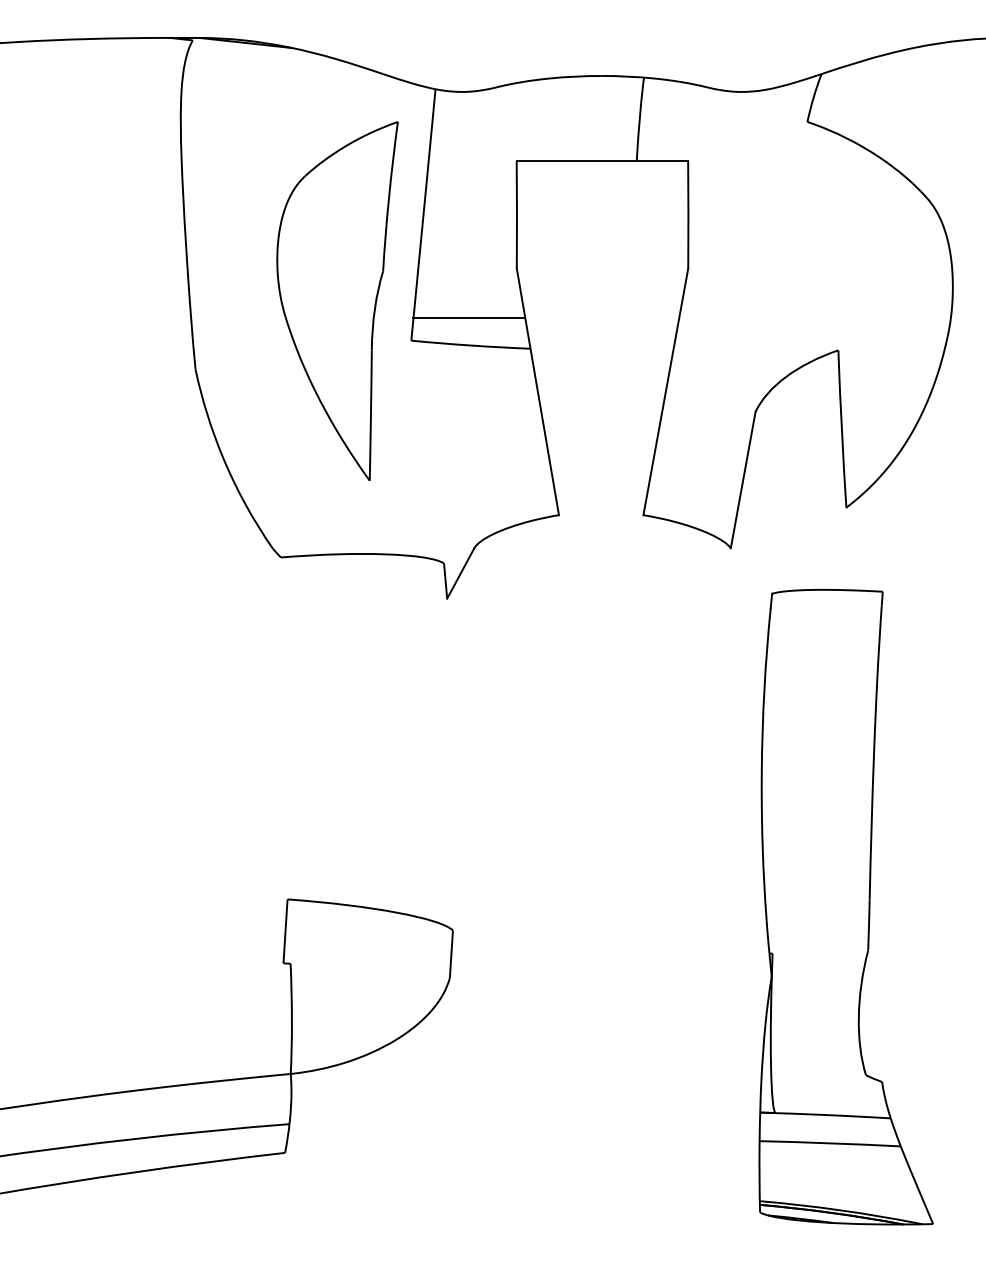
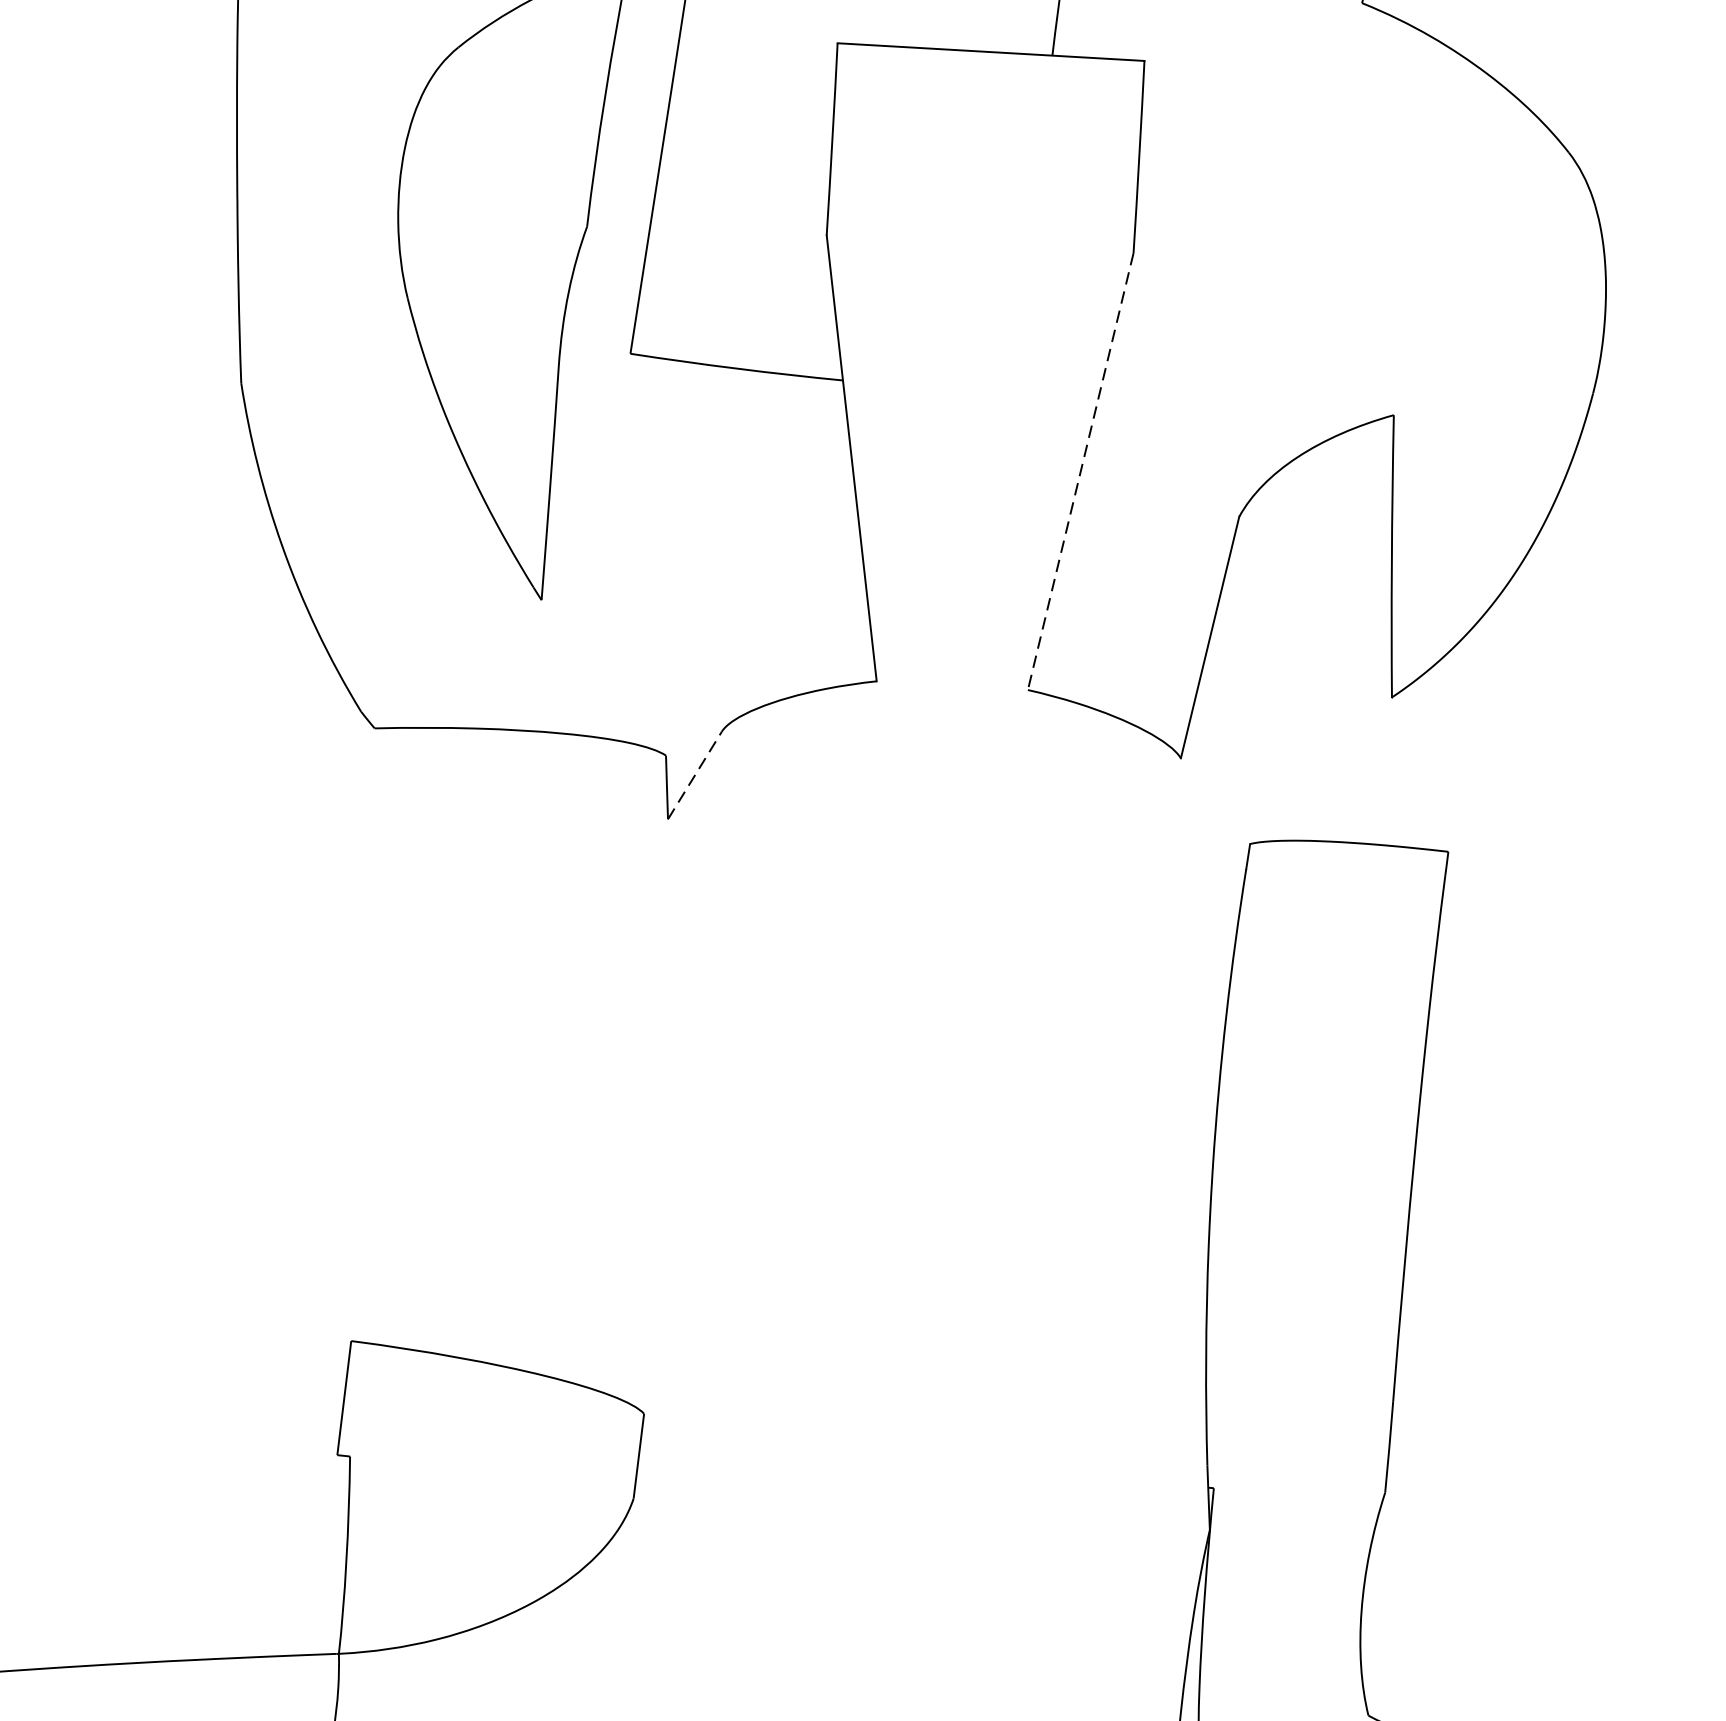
line: (469, 318) -> (736, 320), removed
line: (665, 392) -> (1080, 472), solid -> dashed
line: (460, 573) -> (694, 775), solid -> dashed

